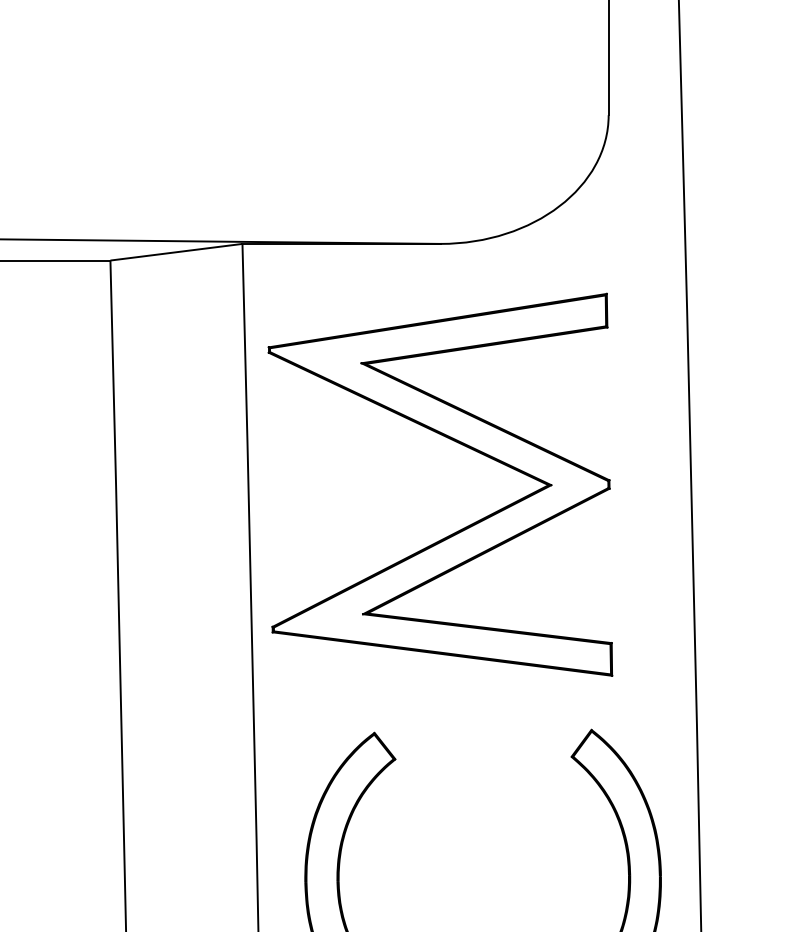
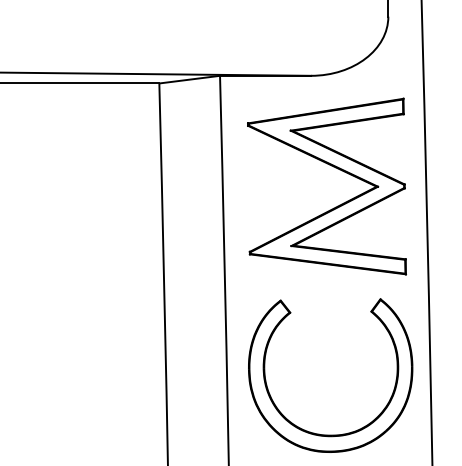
part: (458, 445) -> (335, 168), moved

